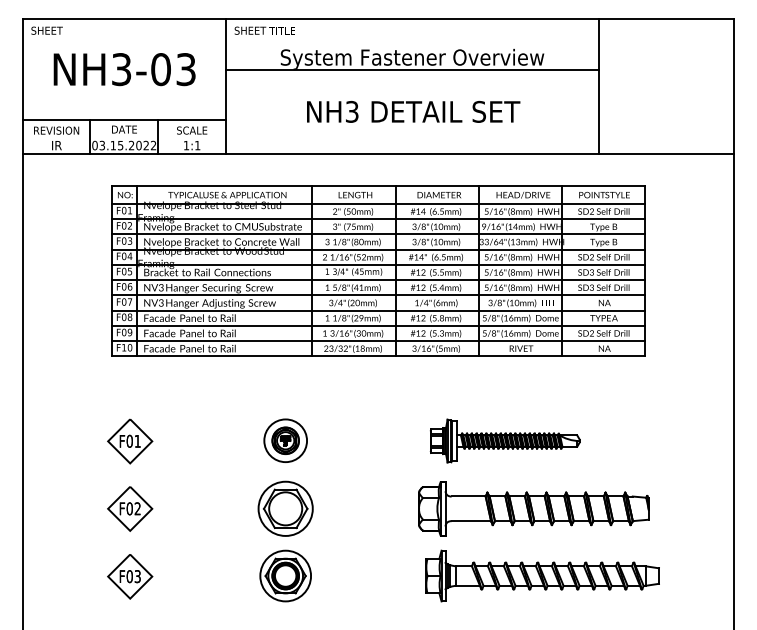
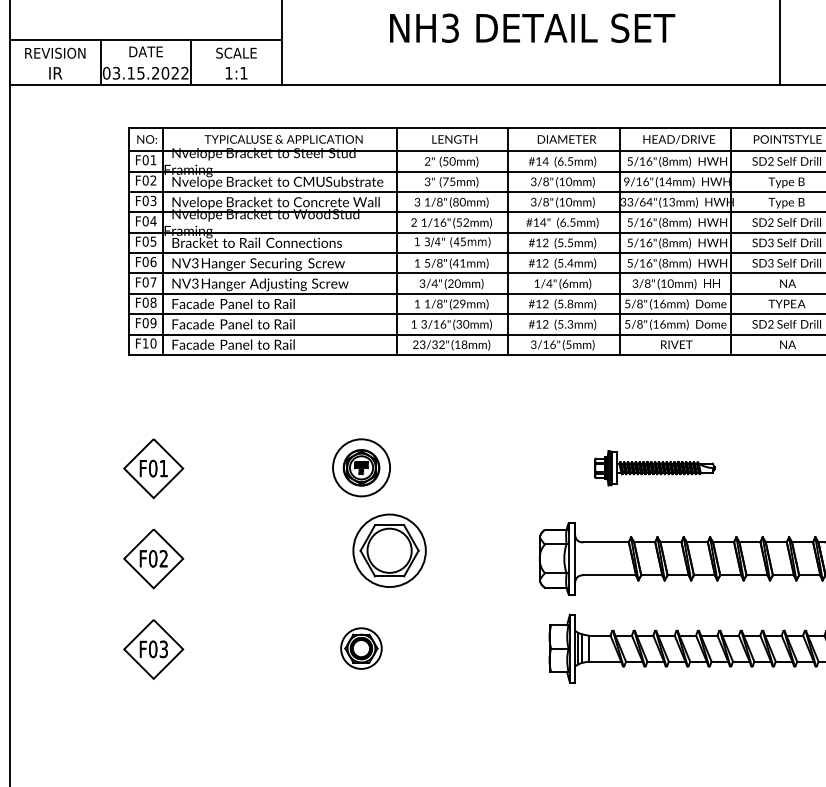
part: (504, 440) -> (654, 467), size x0.6
part: (285, 508) -> (389, 550), moved
part: (285, 575) -> (361, 647), size x0.6

